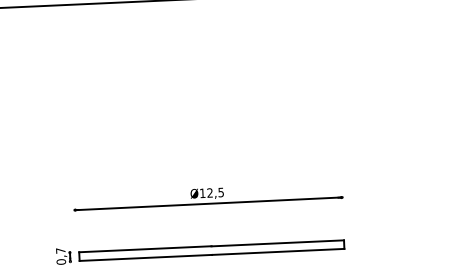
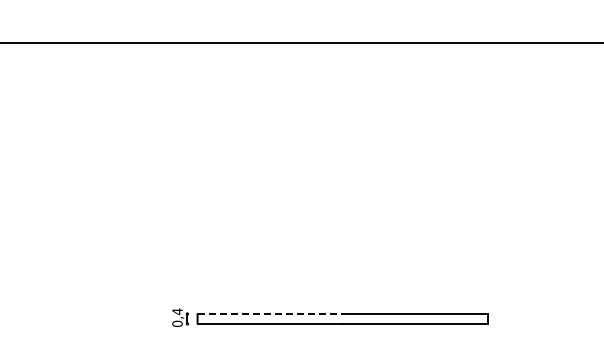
part: (208, 196) -> (341, 259), removed
line: (145, 249) -> (270, 314), solid -> dashed
text: (60, 250) -> (177, 311), 0,7 -> 0,4

